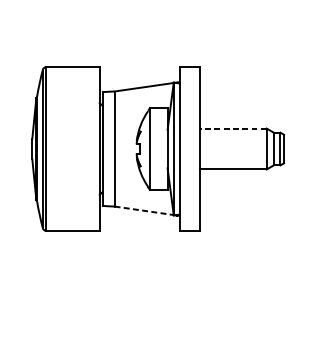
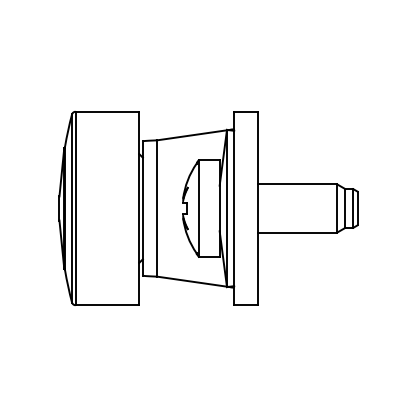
line: (233, 128) -> (297, 184), dashed -> solid
line: (144, 210) -> (192, 281), dashed -> solid

